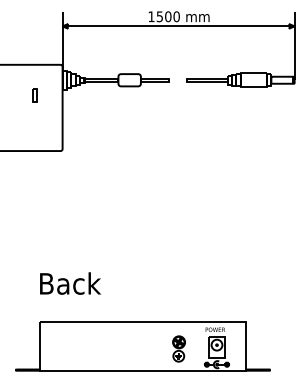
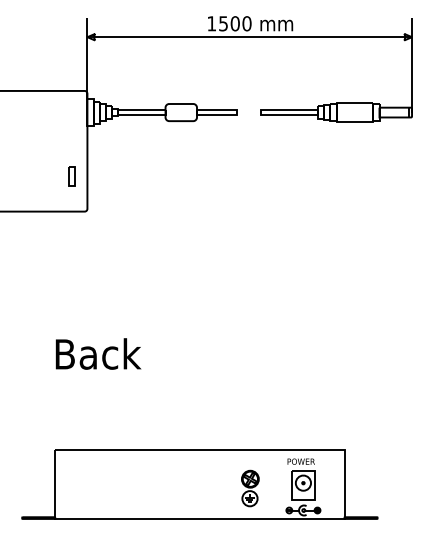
part: (34, 95) -> (71, 176), moved
text: (70, 283) -> (98, 353), moved

